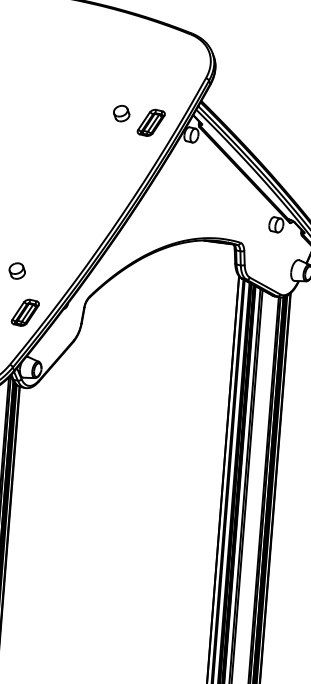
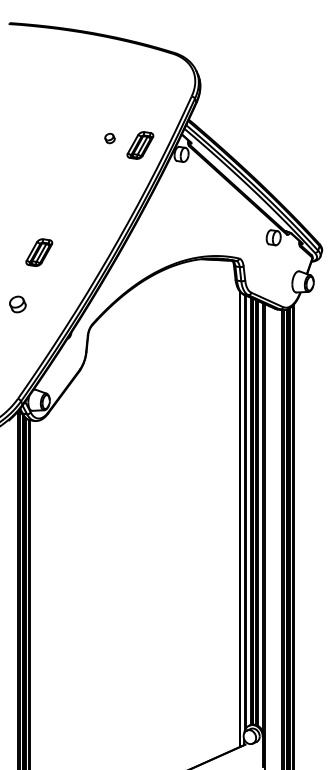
part: (121, 113) -> (109, 138), size x0.6
part: (25, 312) -> (39, 252), moved

